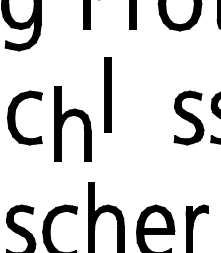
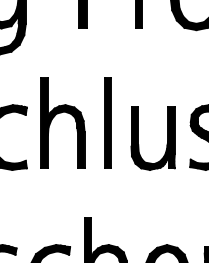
part: (107, 94) -> (107, 122), moved
part: (72, 116) -> (62, 113), moved
part: (155, 121) -> (166, 141), added

